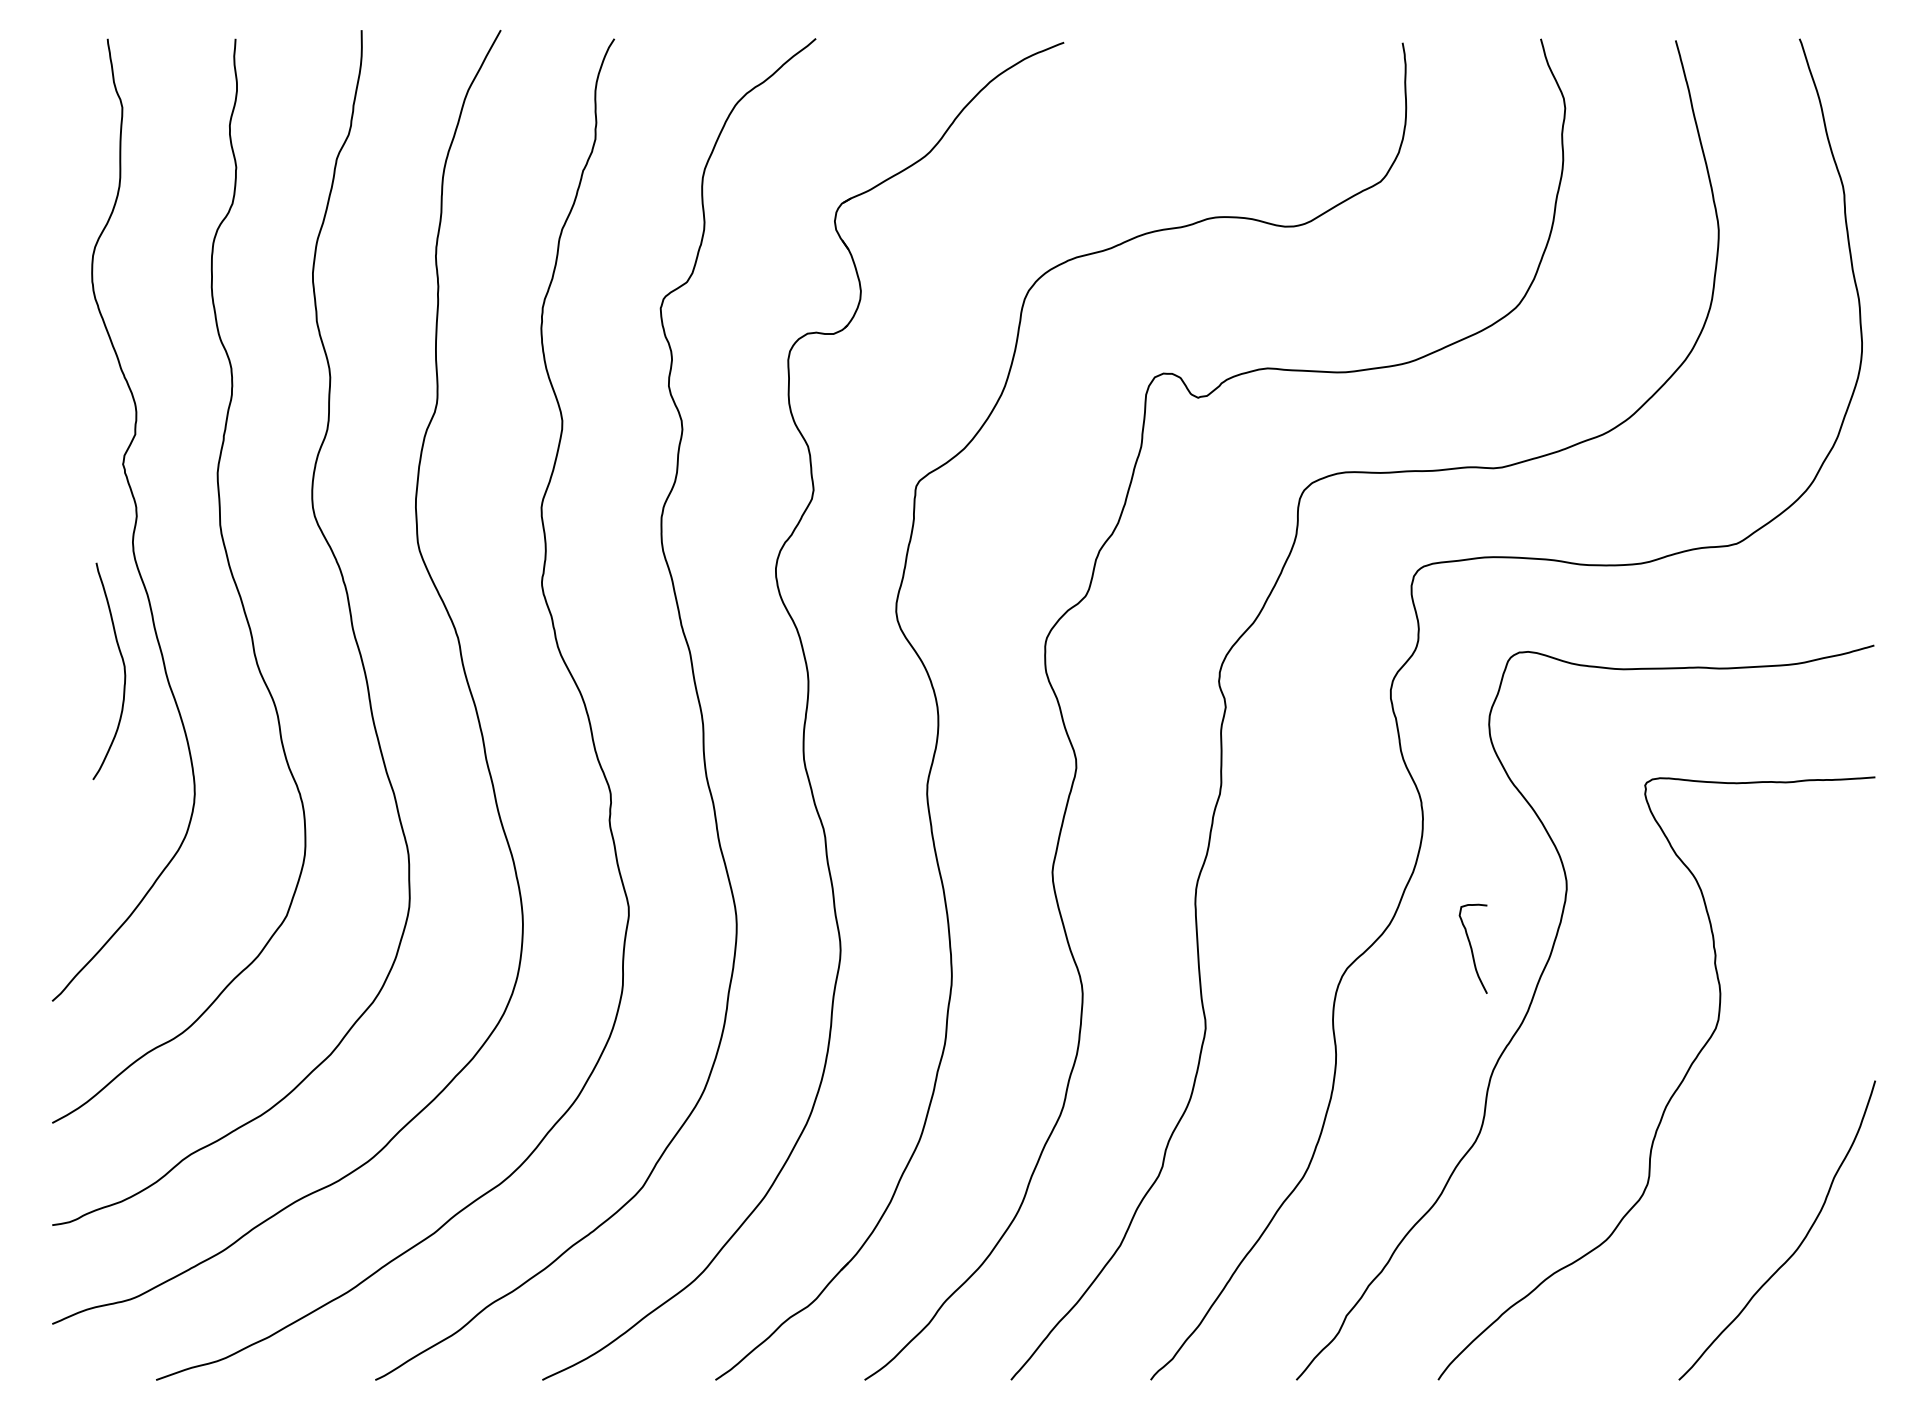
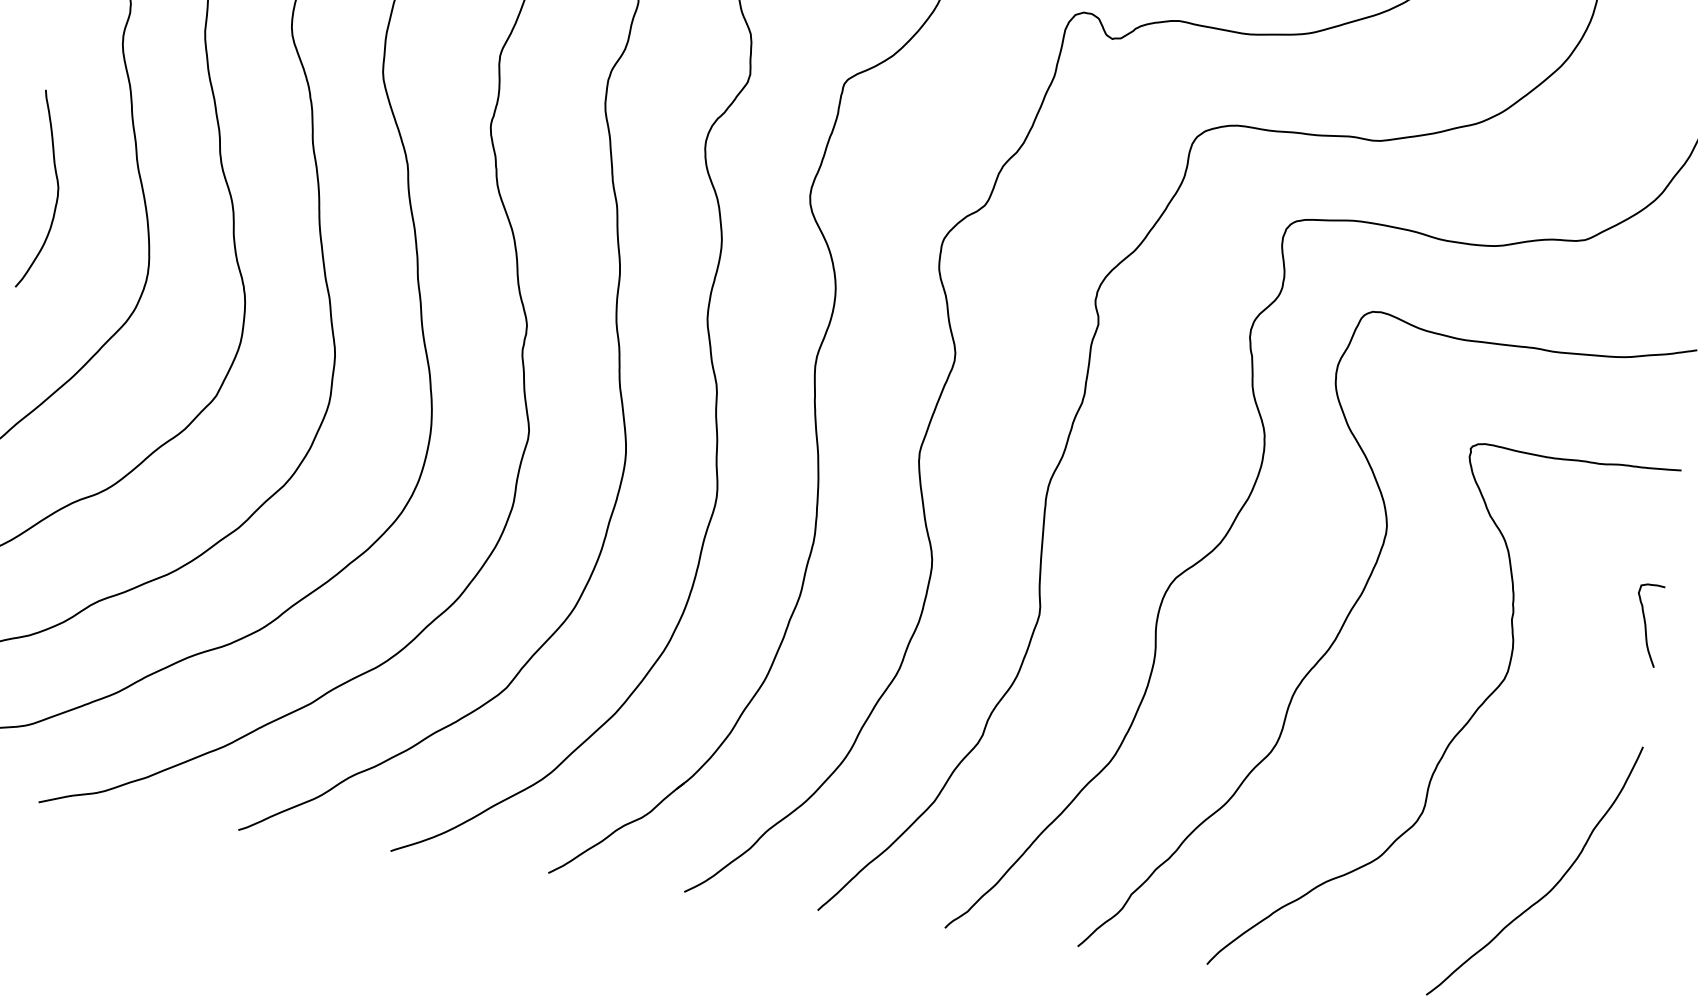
curve: (123, 669) -> (57, 190), moved
curve: (1472, 948) -> (1646, 624), moved

